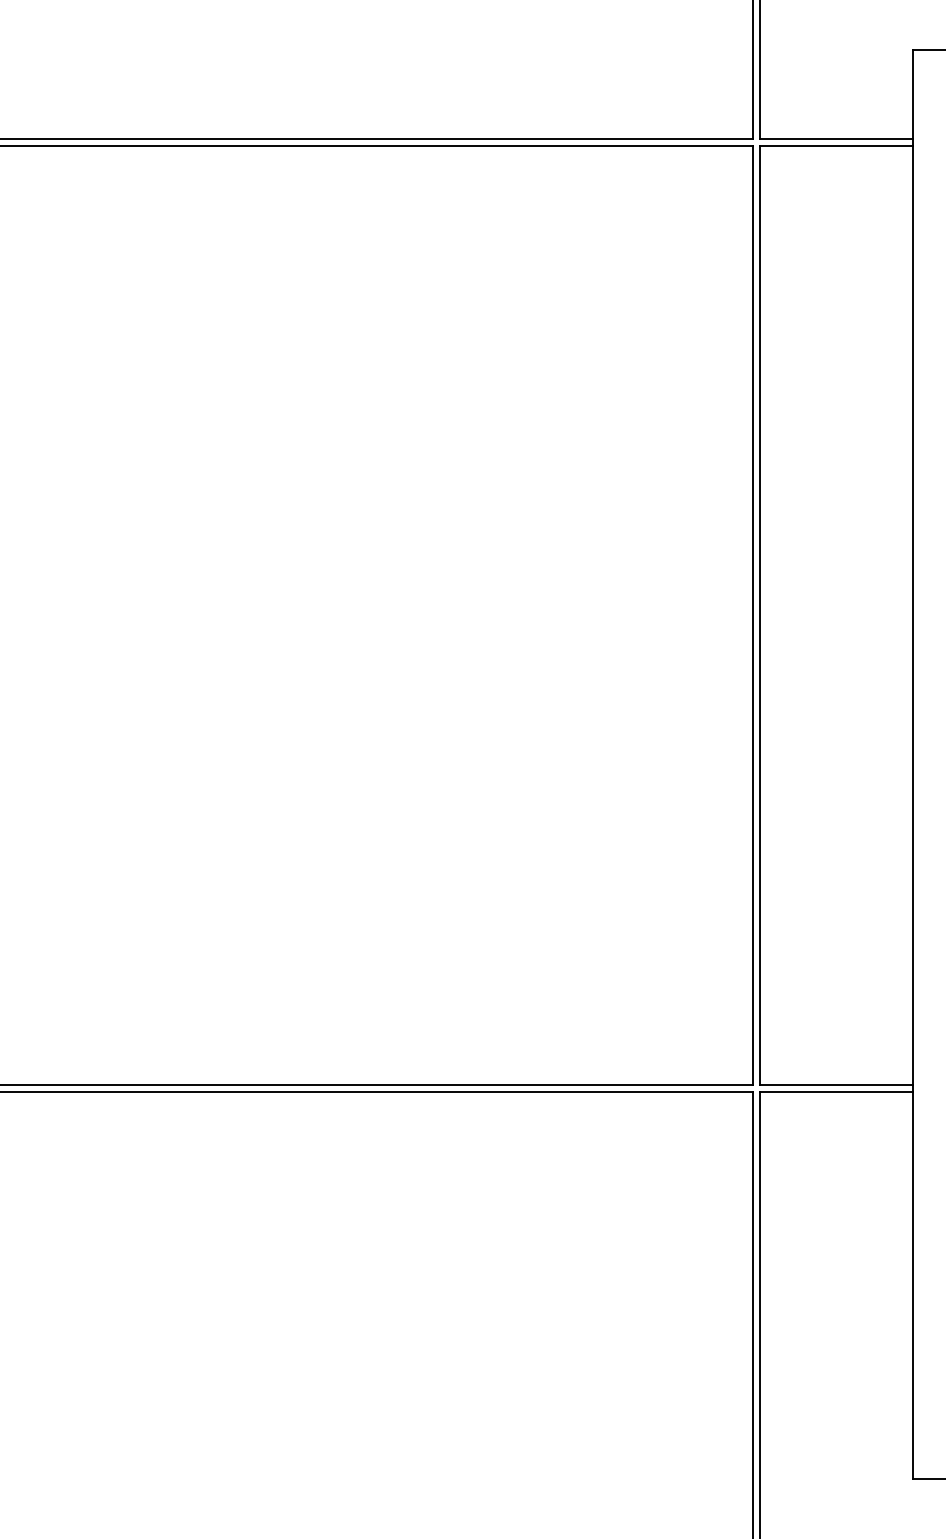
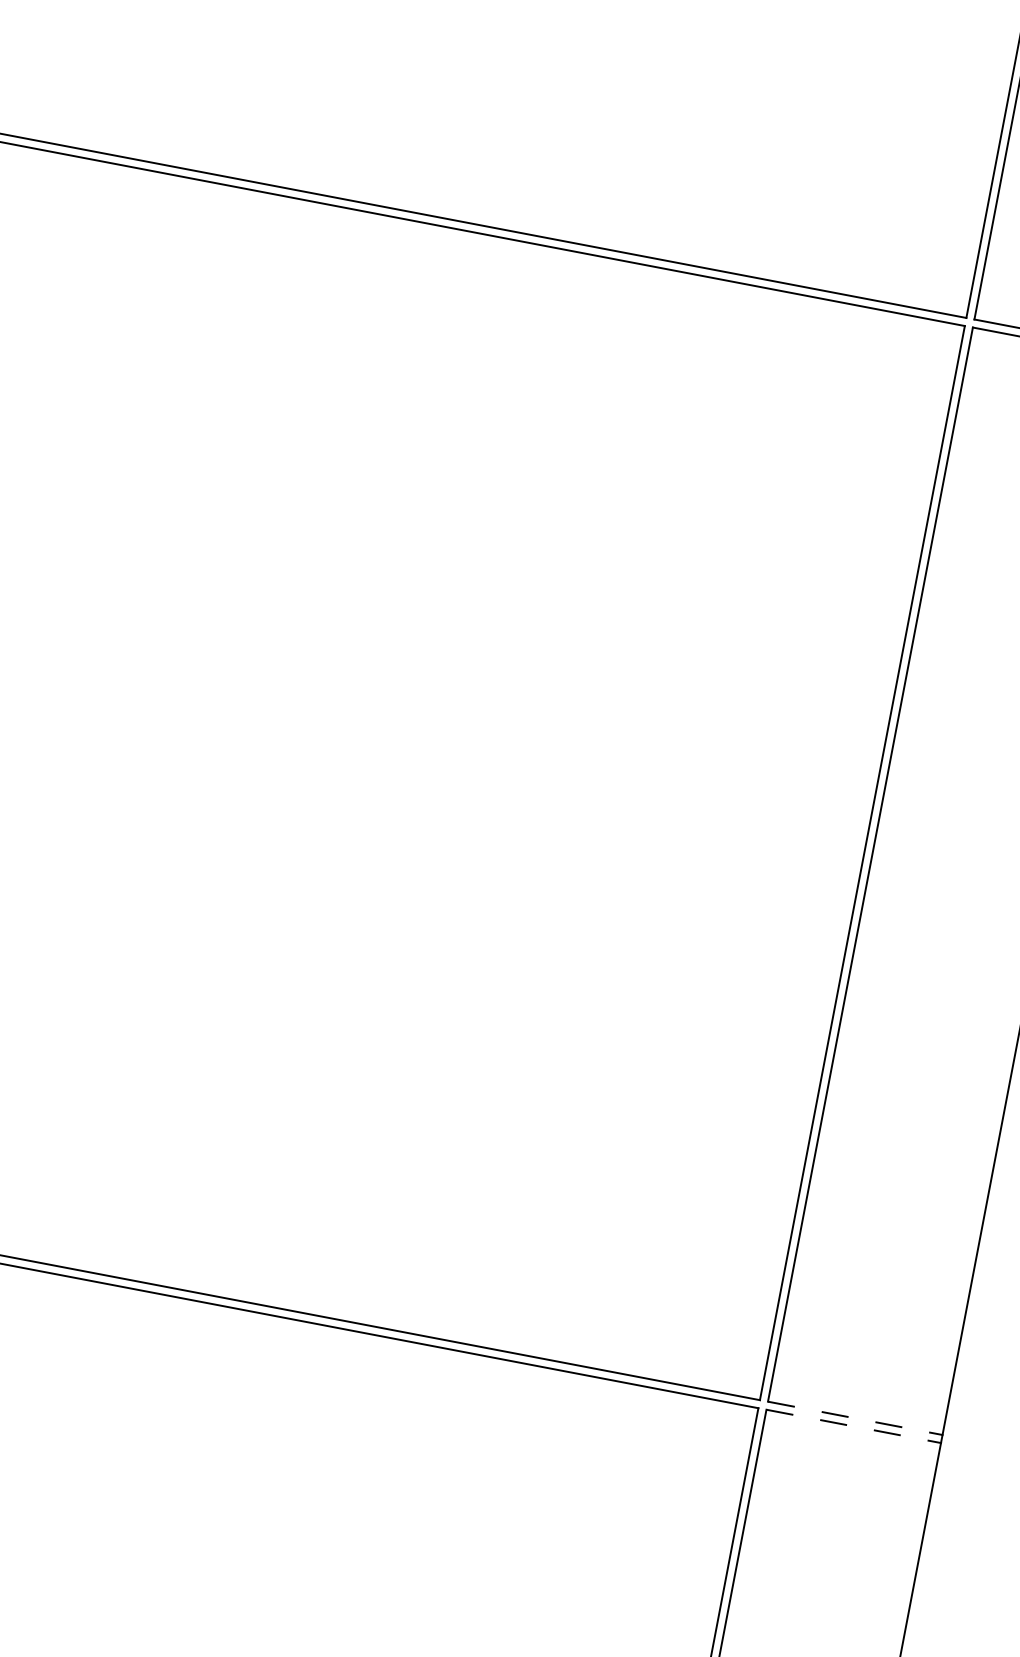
line: (836, 1085) -> (855, 1418), solid -> dashed
line: (836, 1092) -> (853, 1426), solid -> dashed

